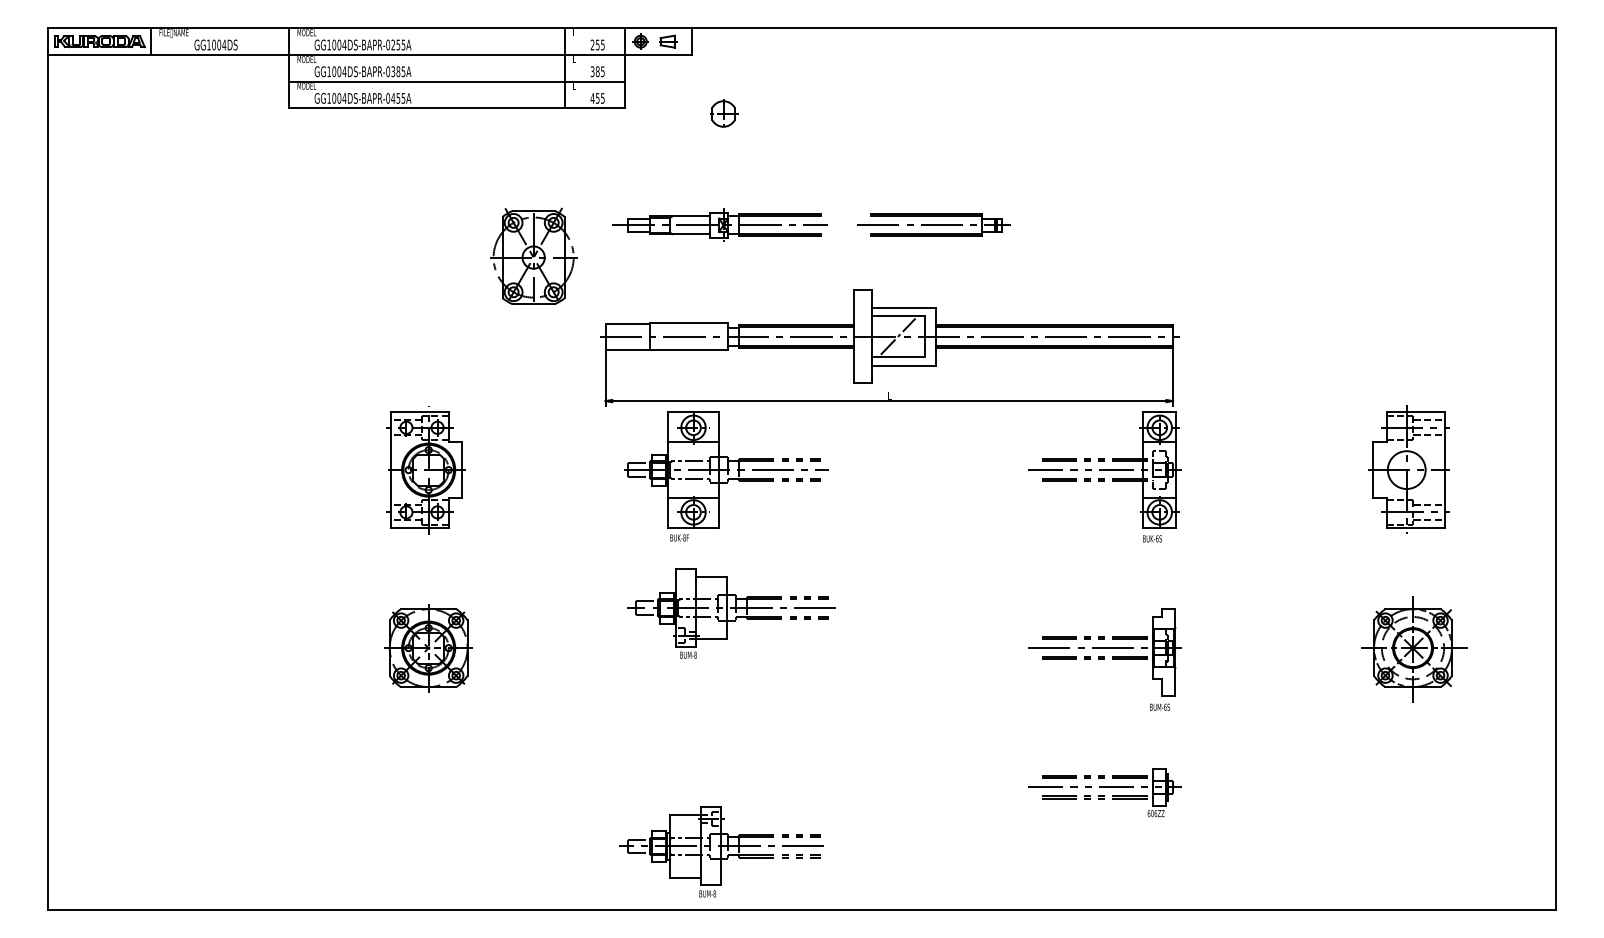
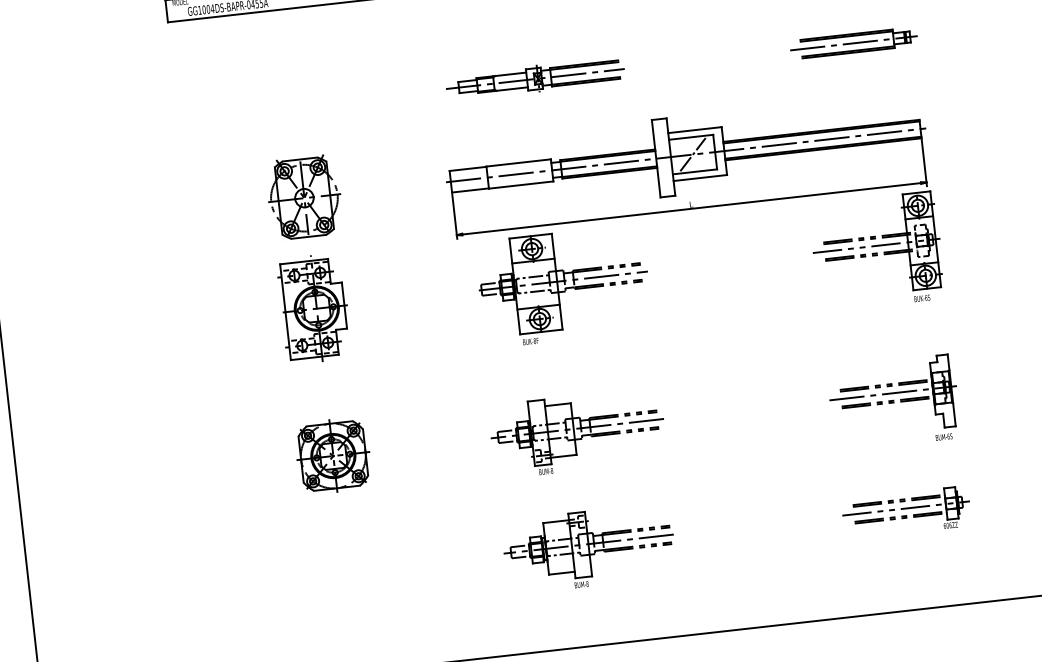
part: (933, 224) -> (853, 42), moved
part: (533, 255) -> (304, 196), moved
part: (731, 613) -> (577, 433), moved
part: (721, 851) -> (589, 548), moved

